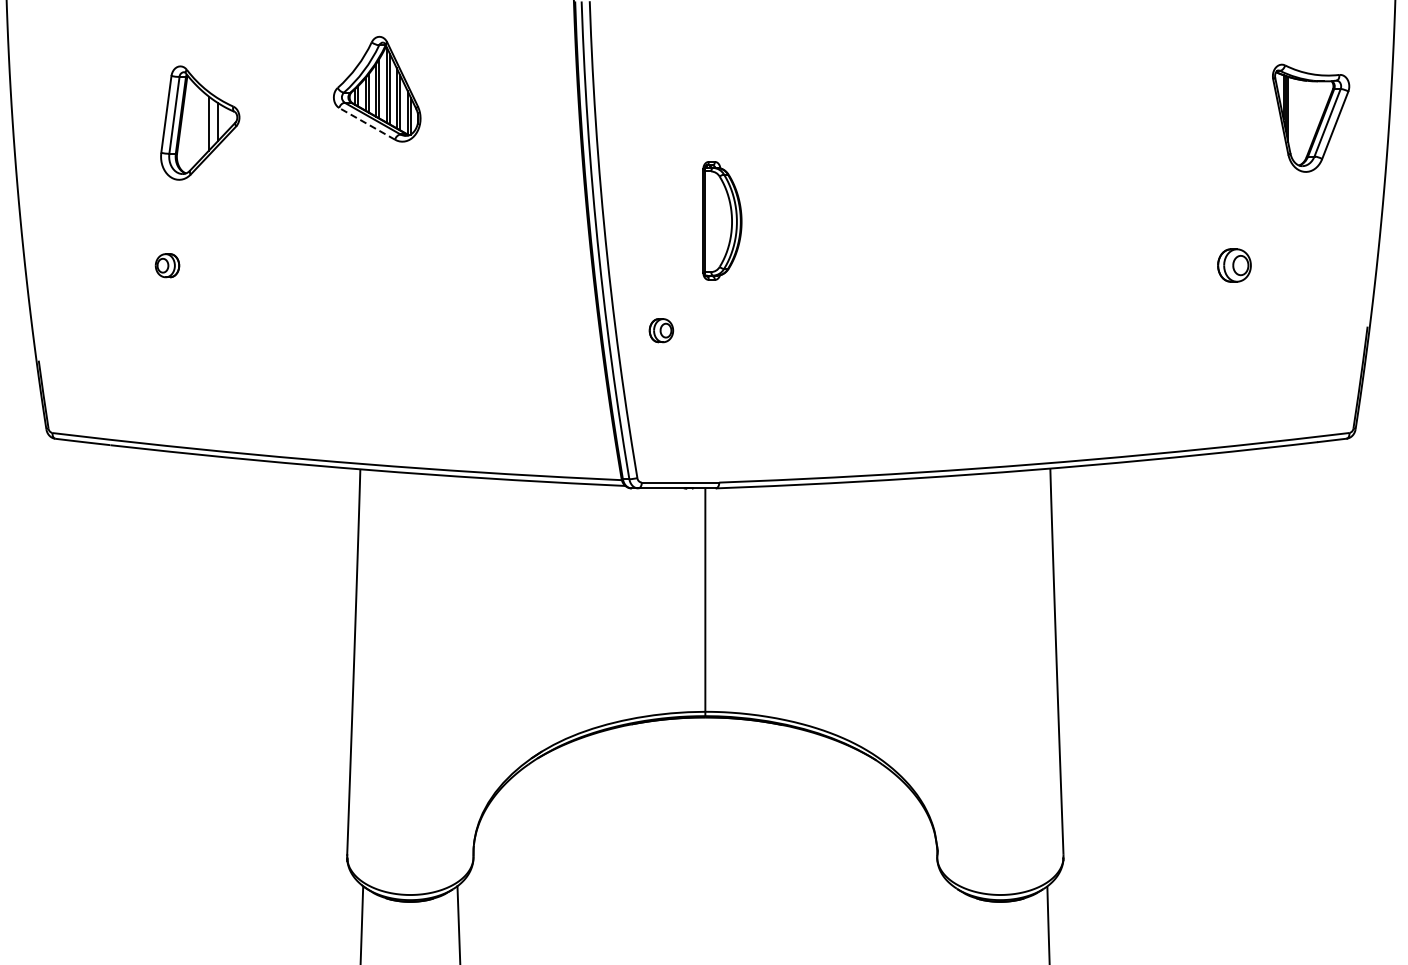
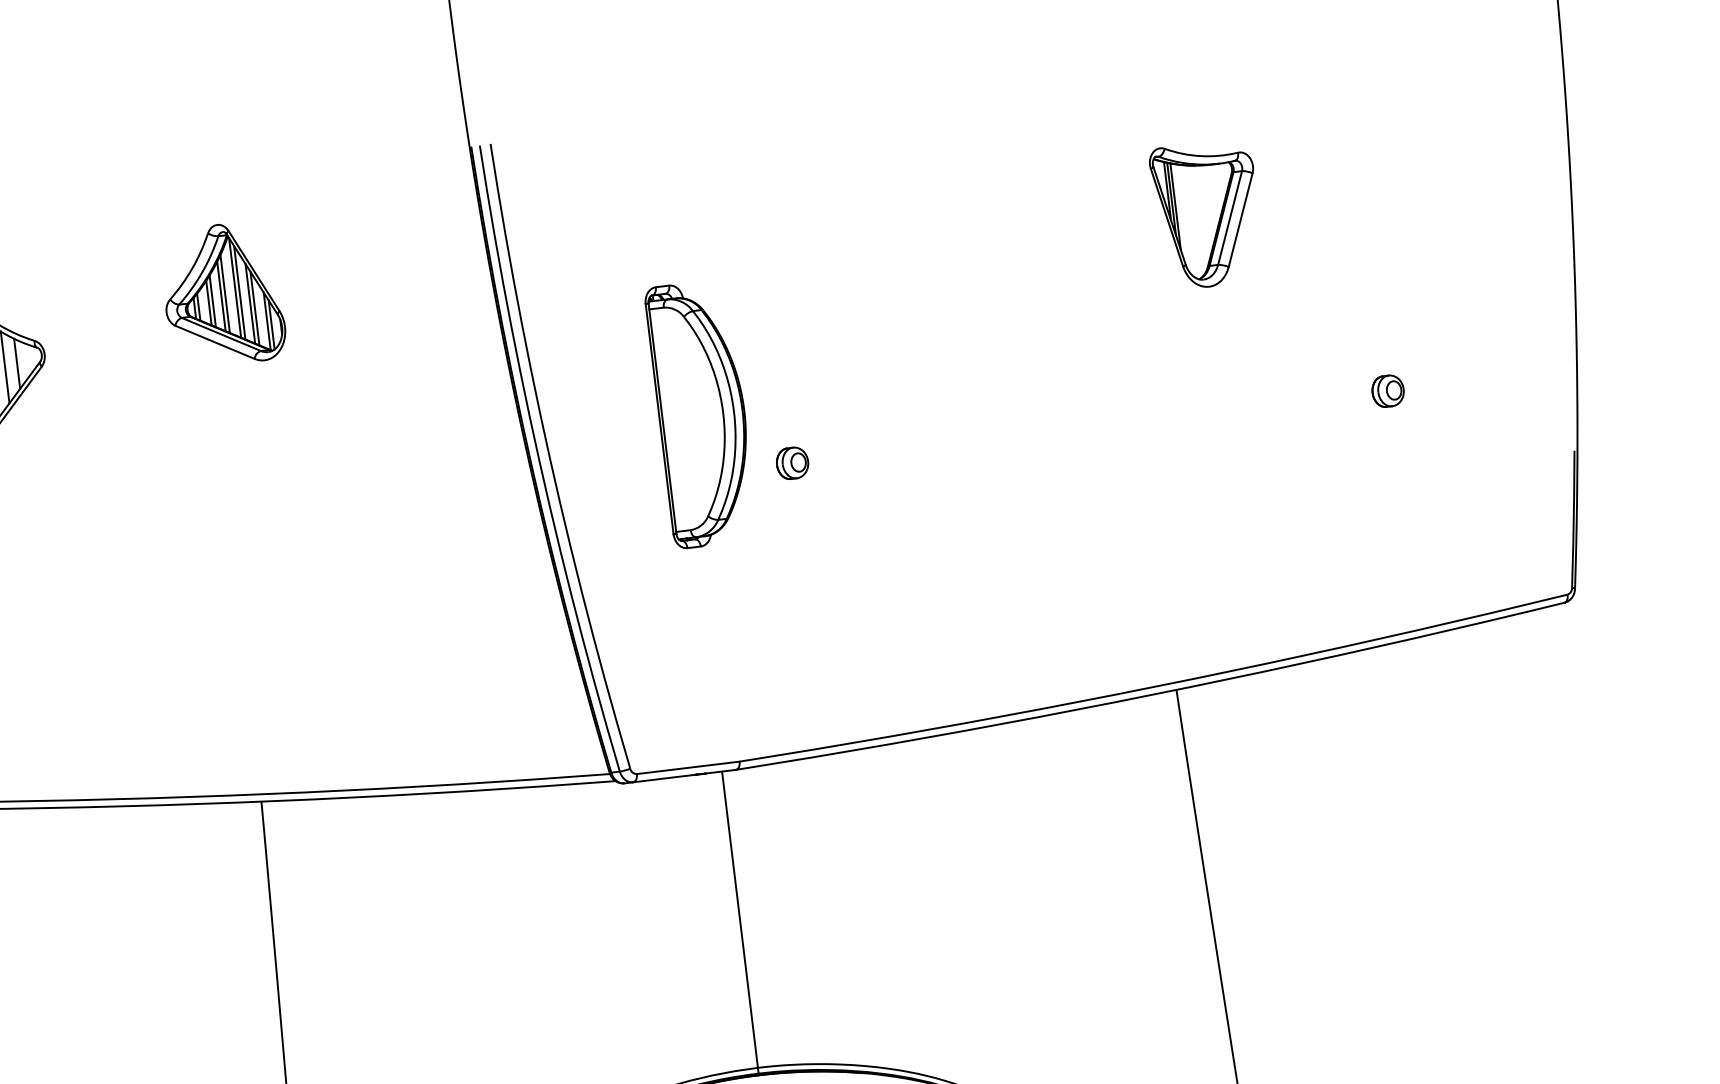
part: (1311, 117) -> (1207, 213), moved
line: (366, 123) -> (214, 341), dashed -> solid
part: (722, 220) -> (701, 413), size x1.67
part: (1234, 265) -> (1388, 390), size x0.71
part: (661, 330) -> (792, 463), moved

